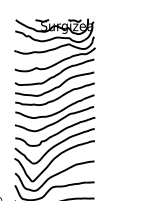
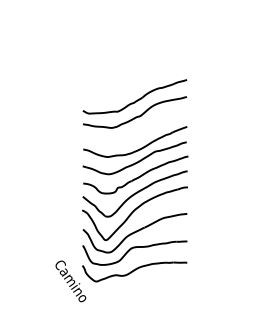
part: (55, 45) -> (135, 61), removed
part: (55, 94) -> (135, 125), removed

